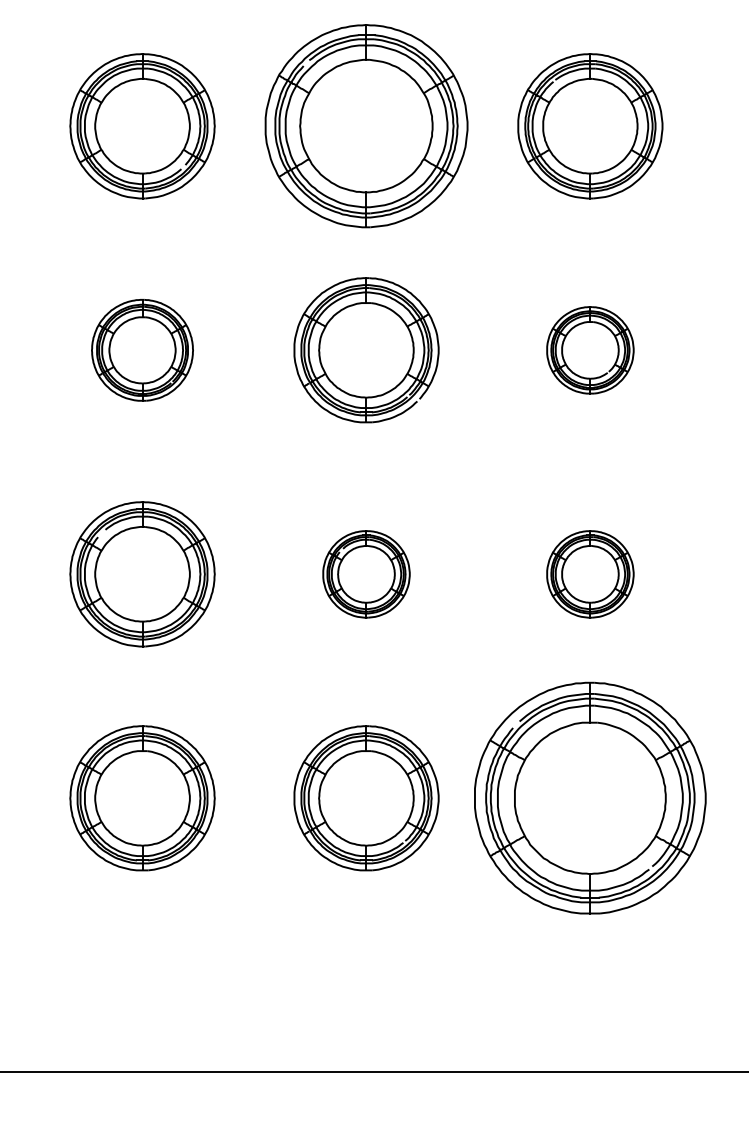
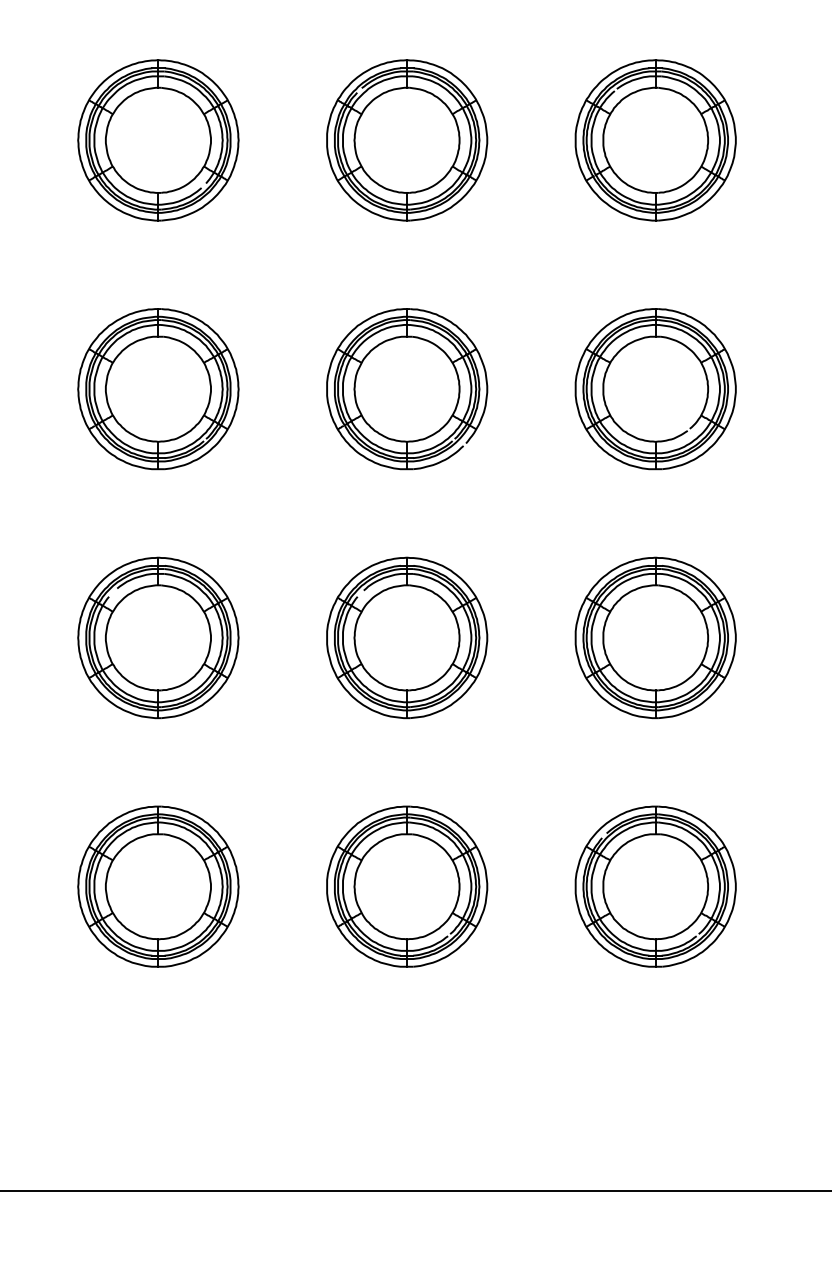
part: (366, 126) -> (407, 140), size x0.71
part: (142, 350) -> (158, 389), size x1.43
part: (590, 350) -> (655, 389), size x1.67
part: (366, 574) -> (407, 638), size x1.67
part: (590, 574) -> (655, 638), size x1.67
part: (590, 798) -> (655, 886), size x0.62

